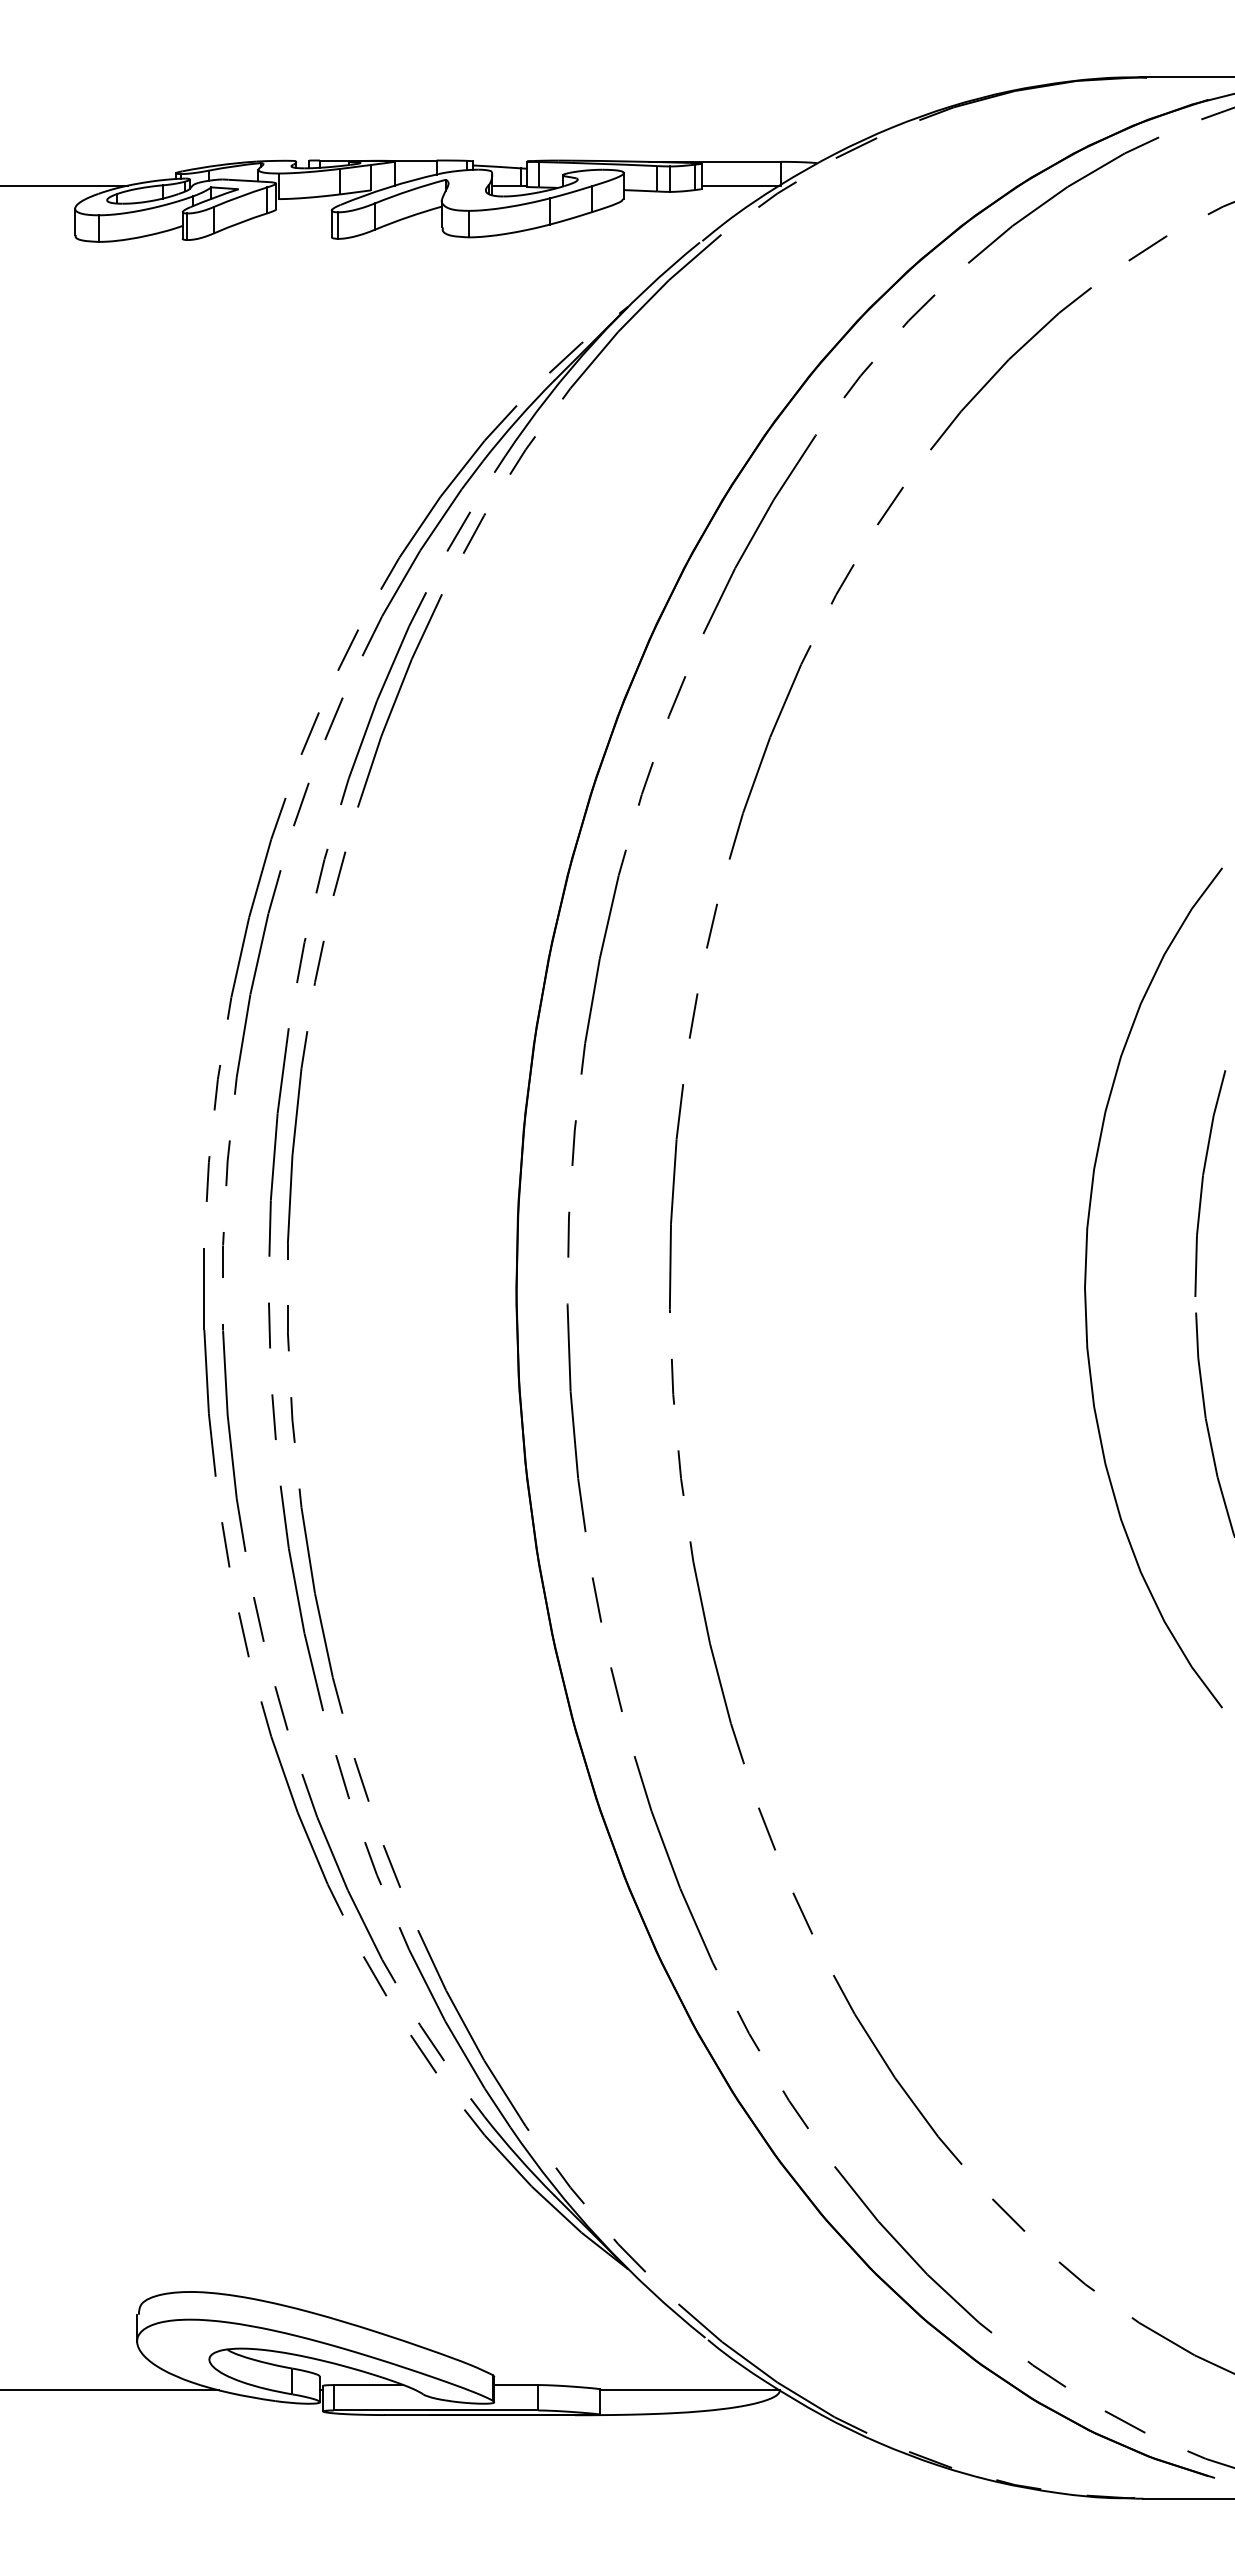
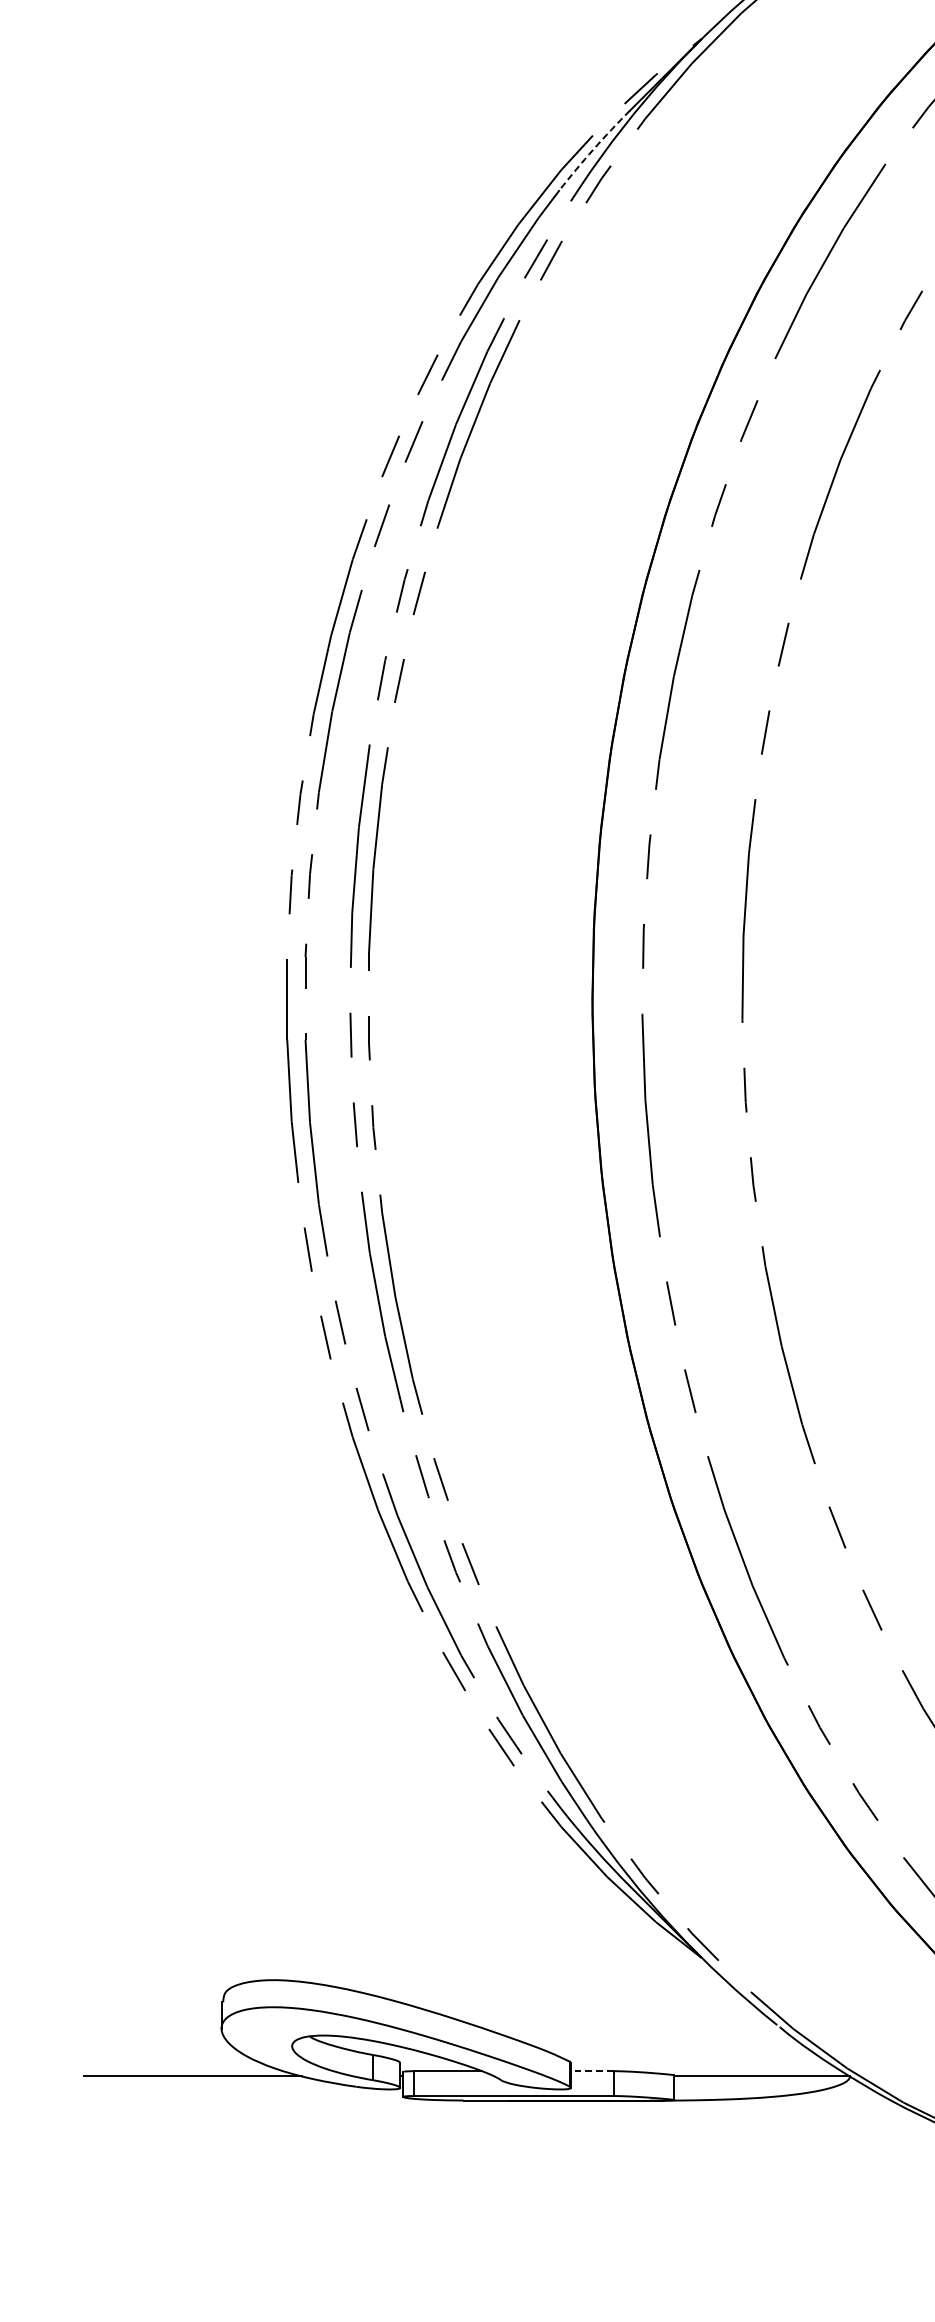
arc: (517, 419) -> (593, 149), solid -> dashed
line: (516, 2385) -> (592, 2071), solid -> dashed

